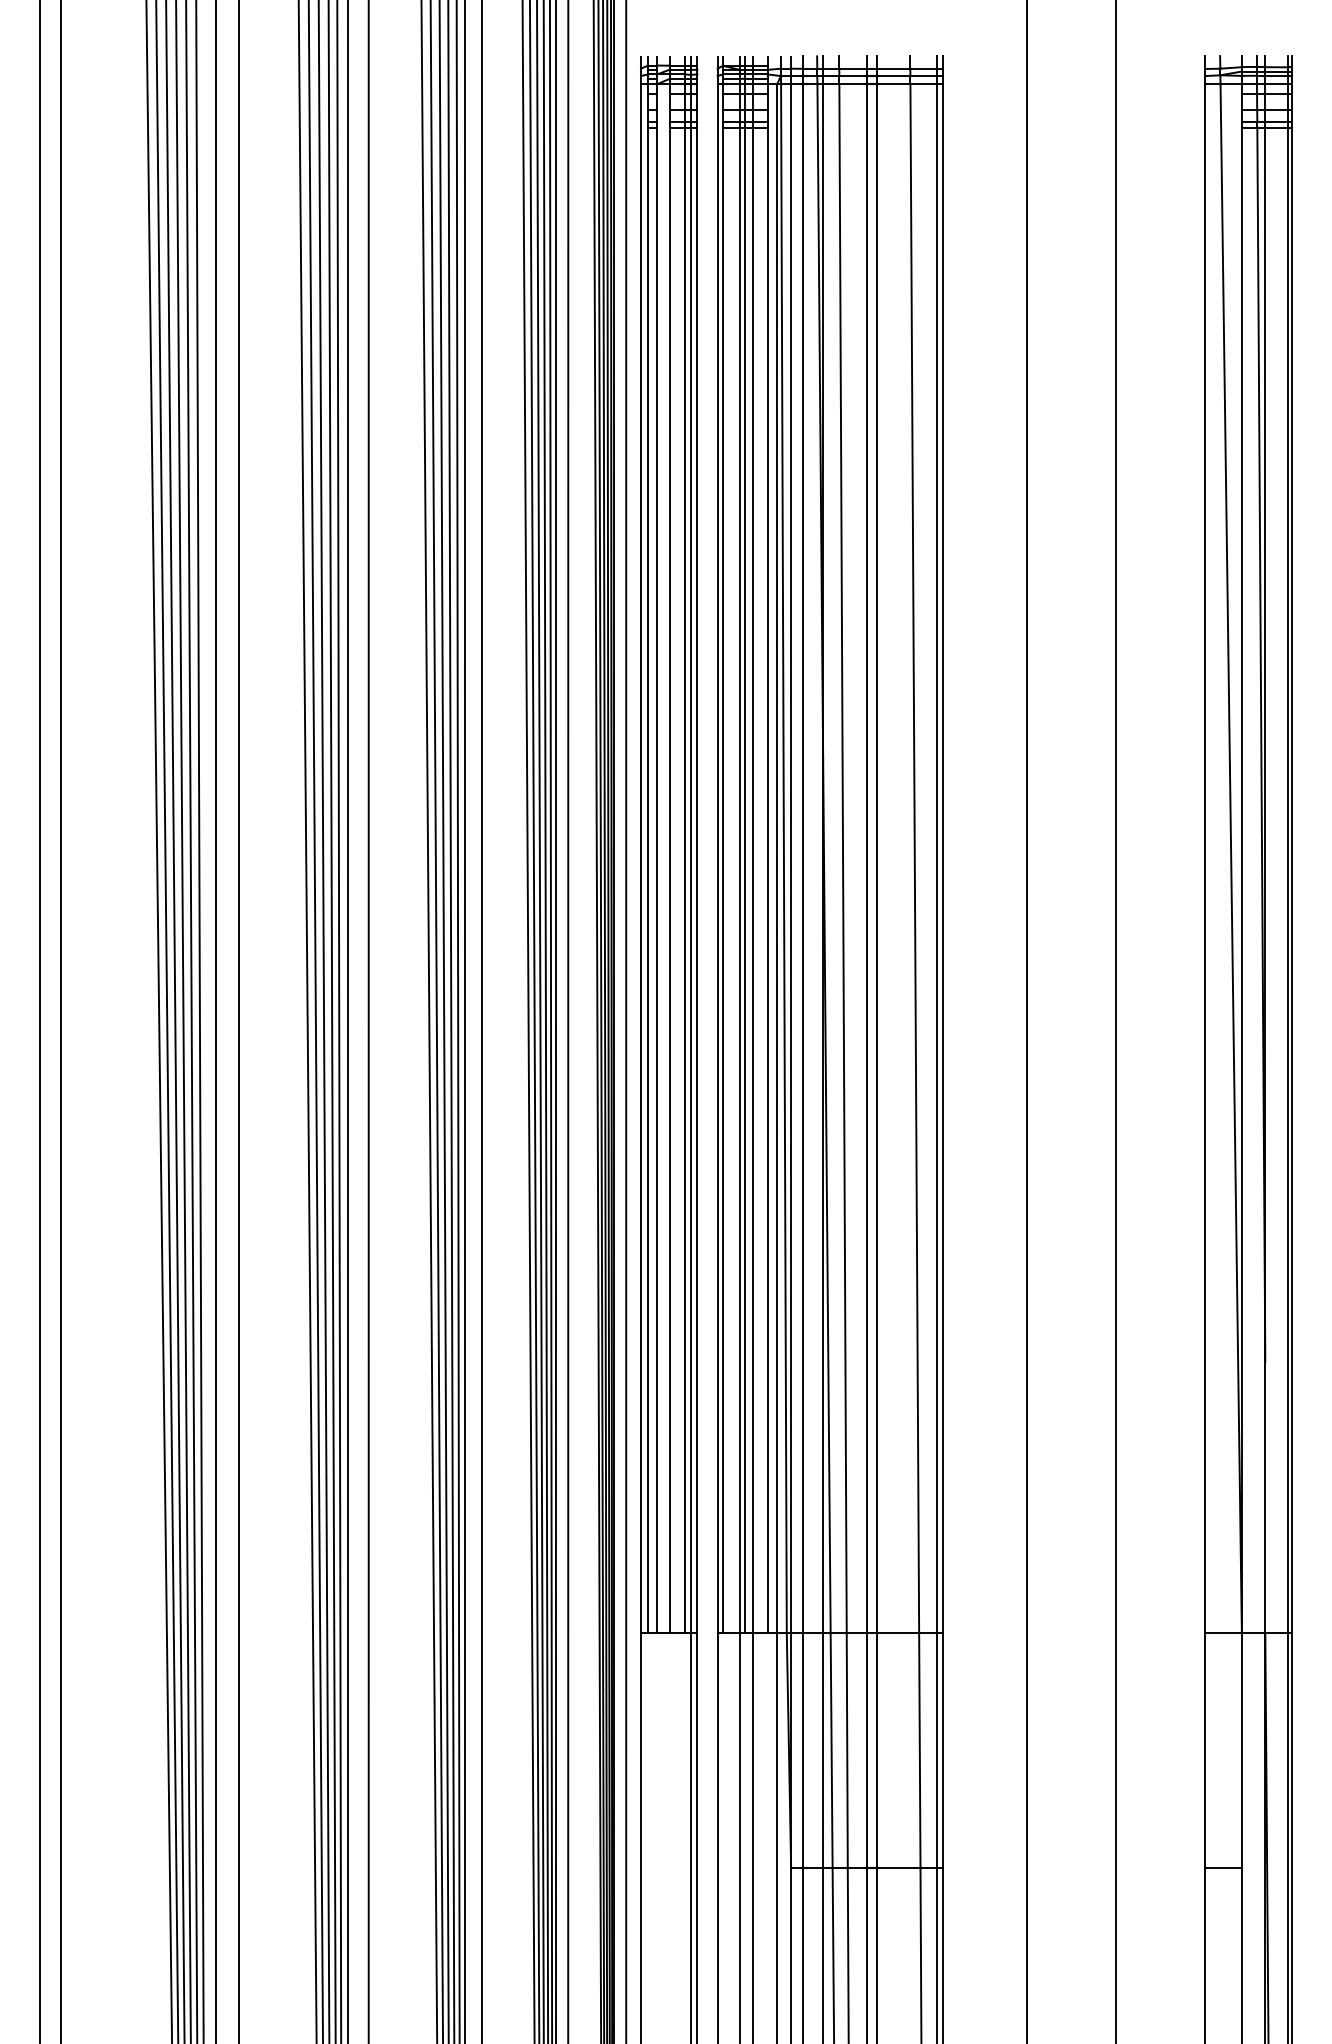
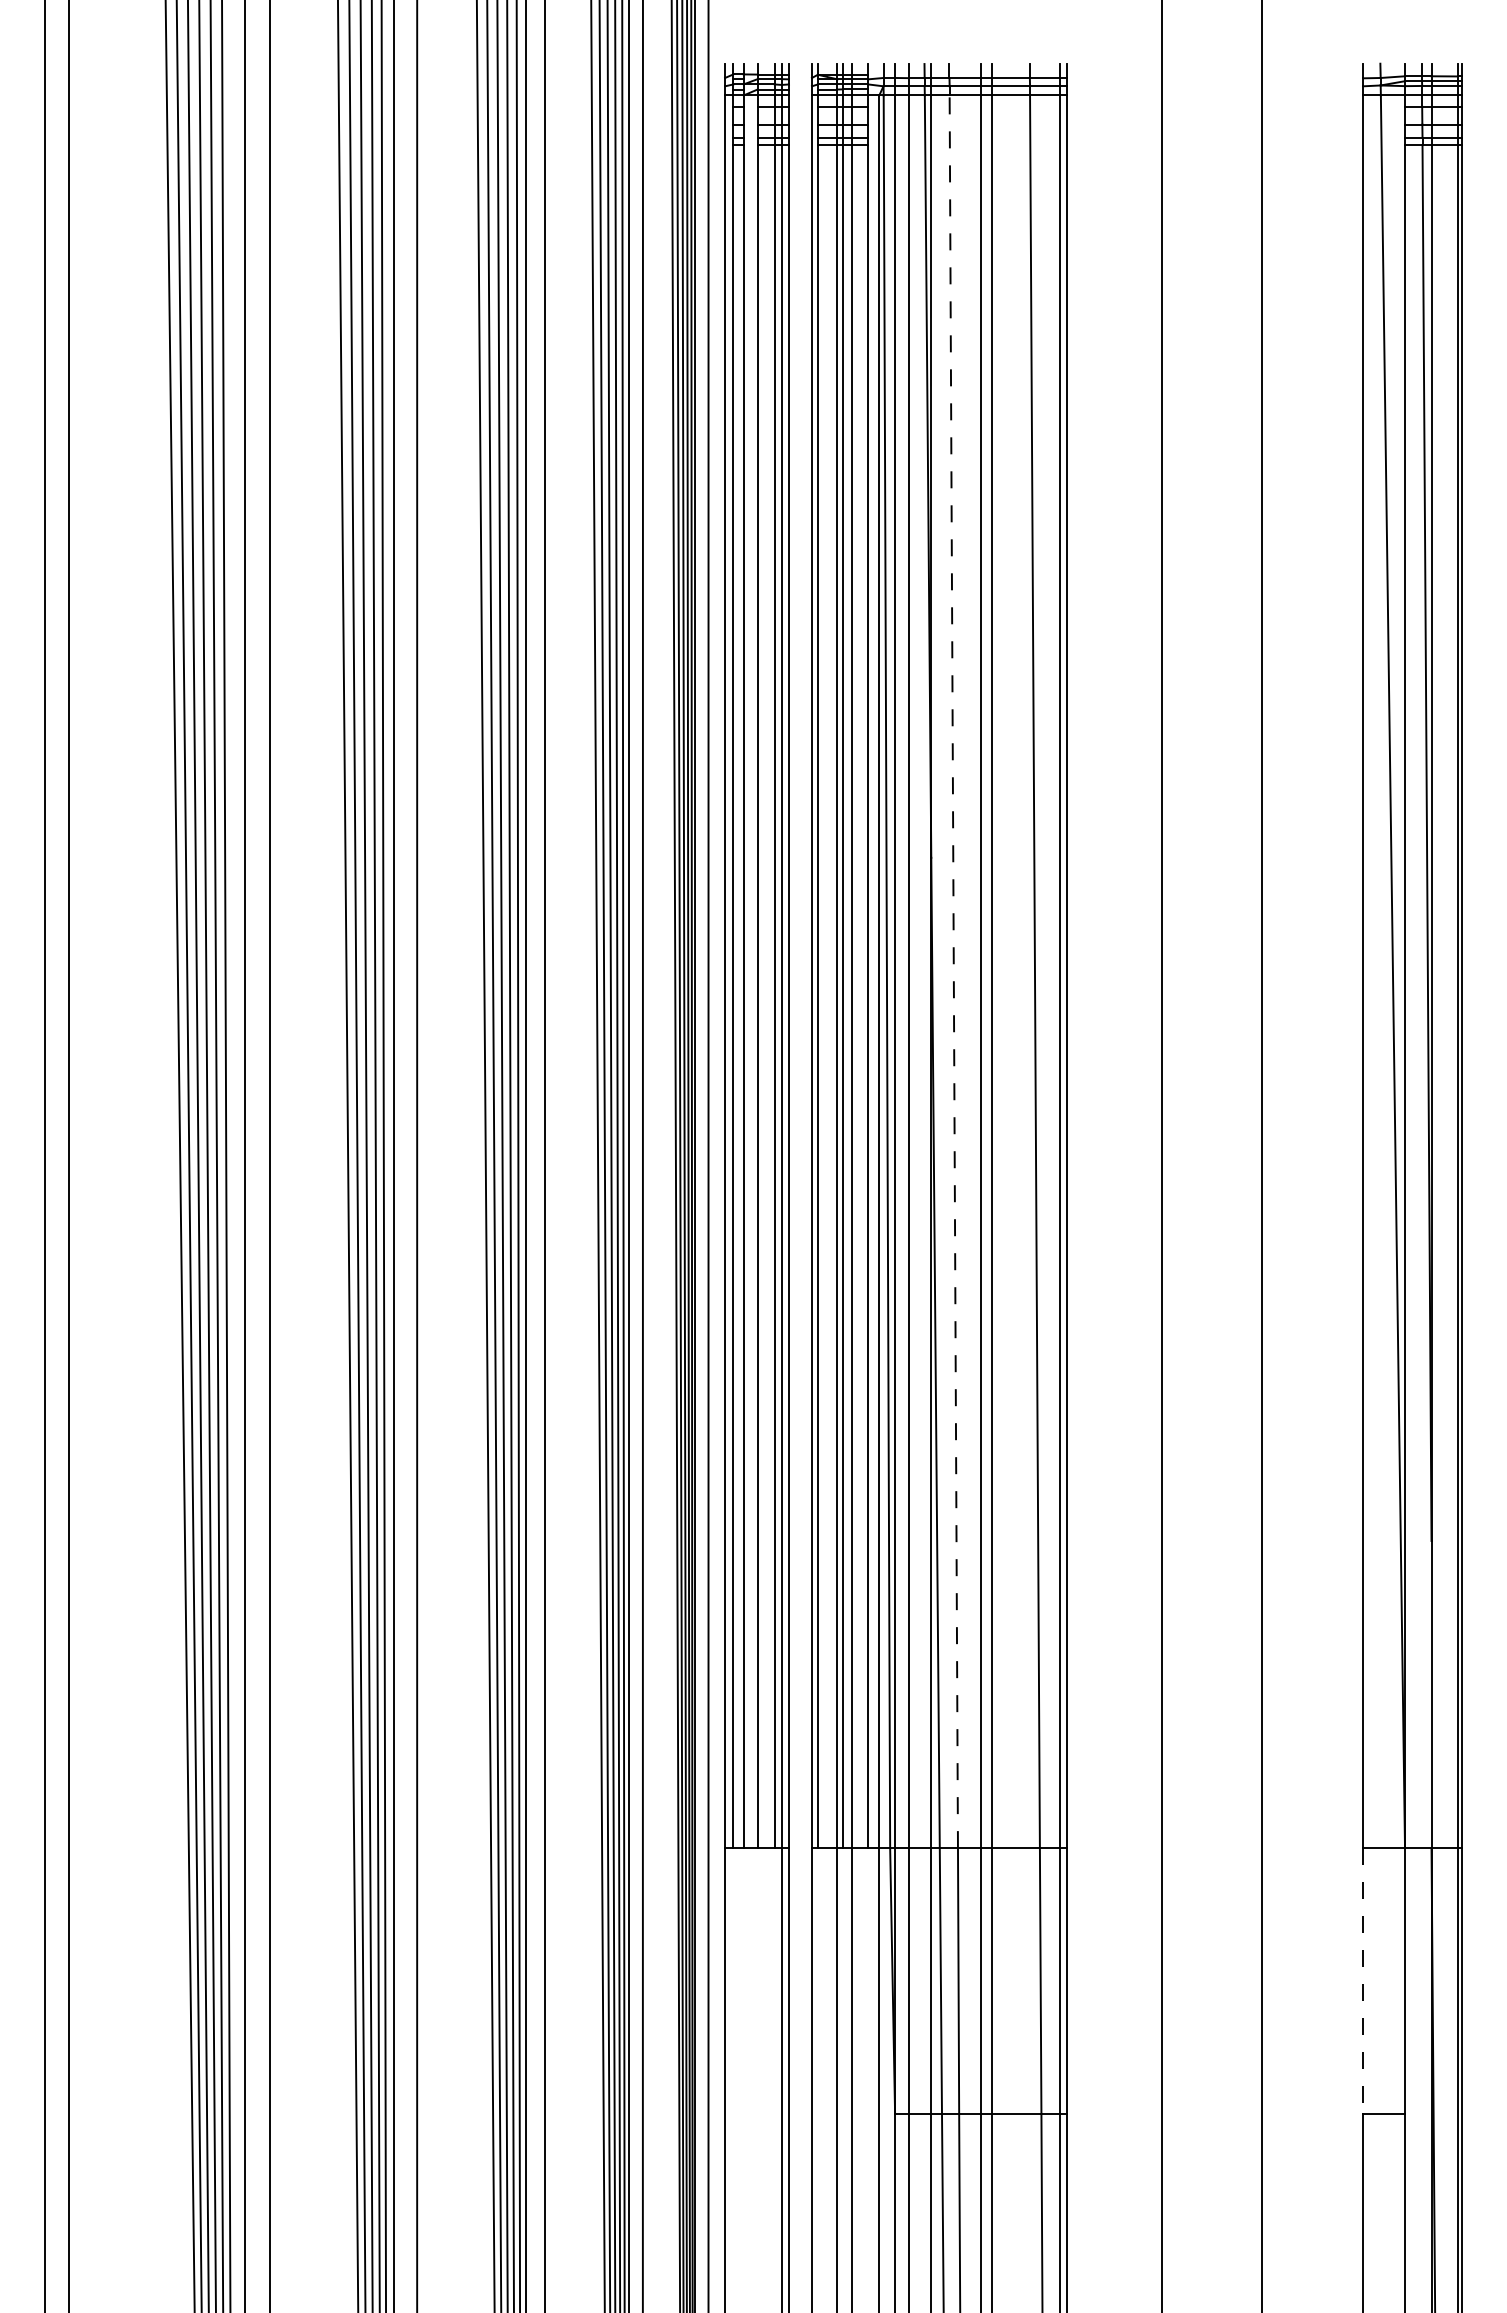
line: (842, 858) -> (953, 971), solid -> dashed
line: (1205, 1751) -> (1363, 1981), solid -> dashed

